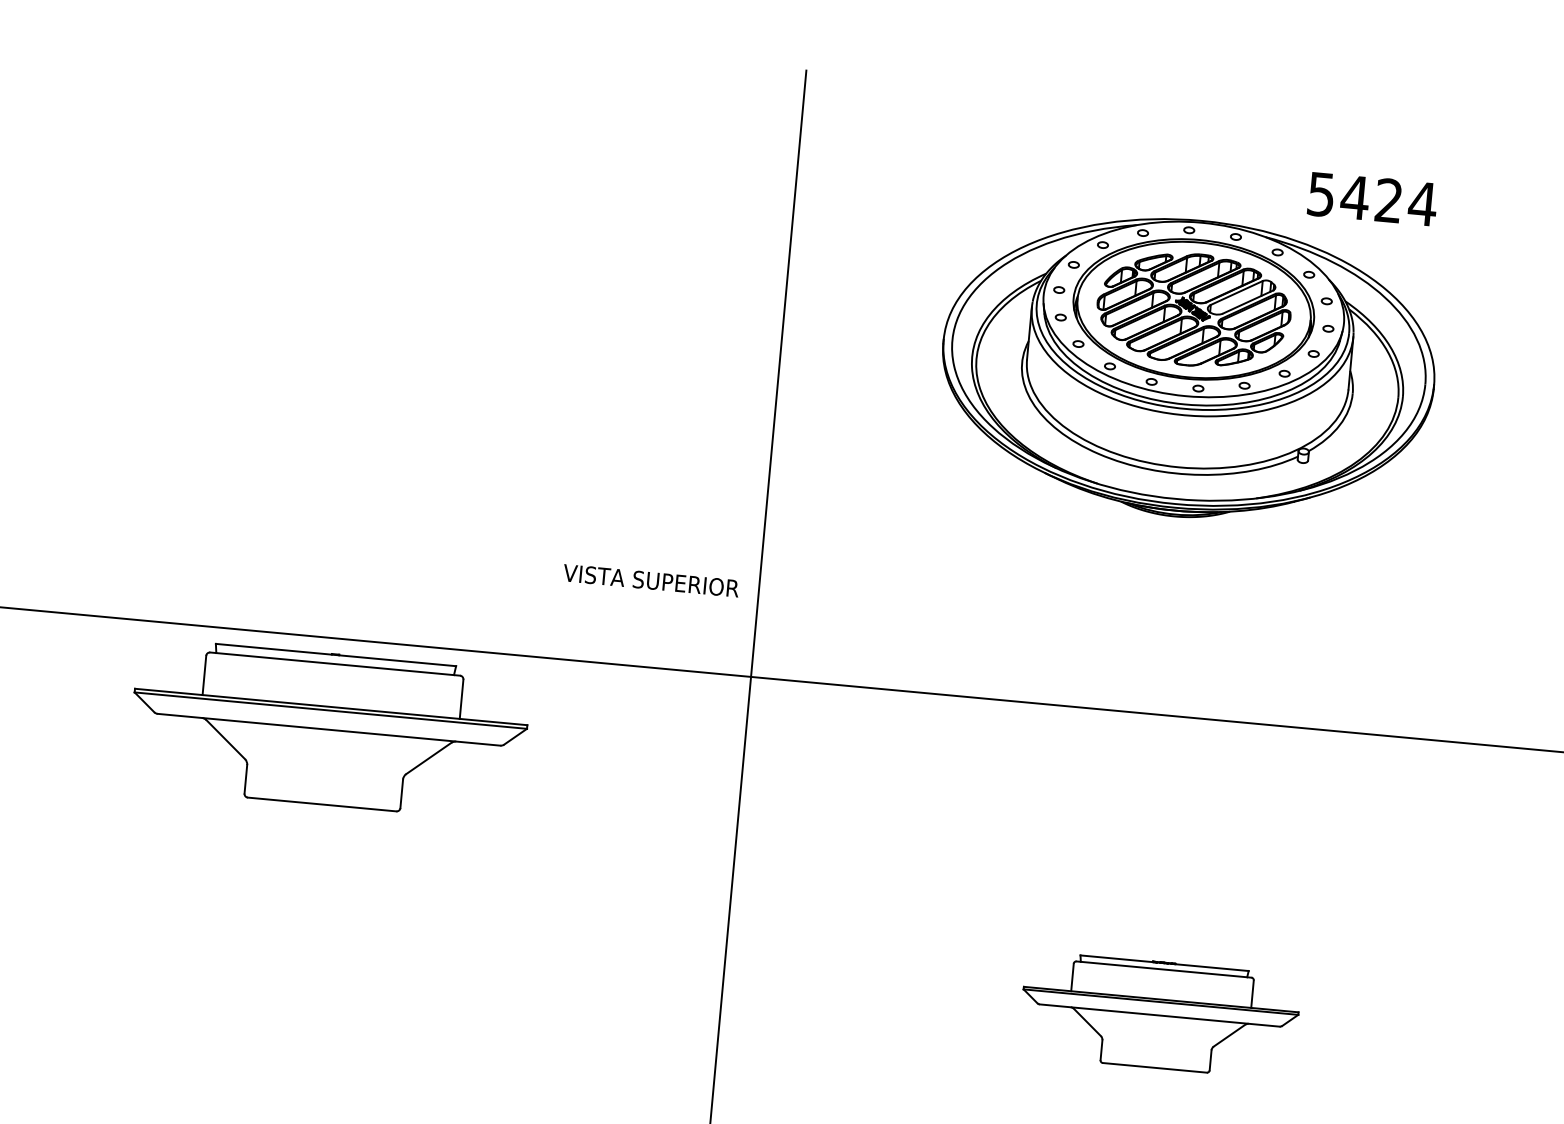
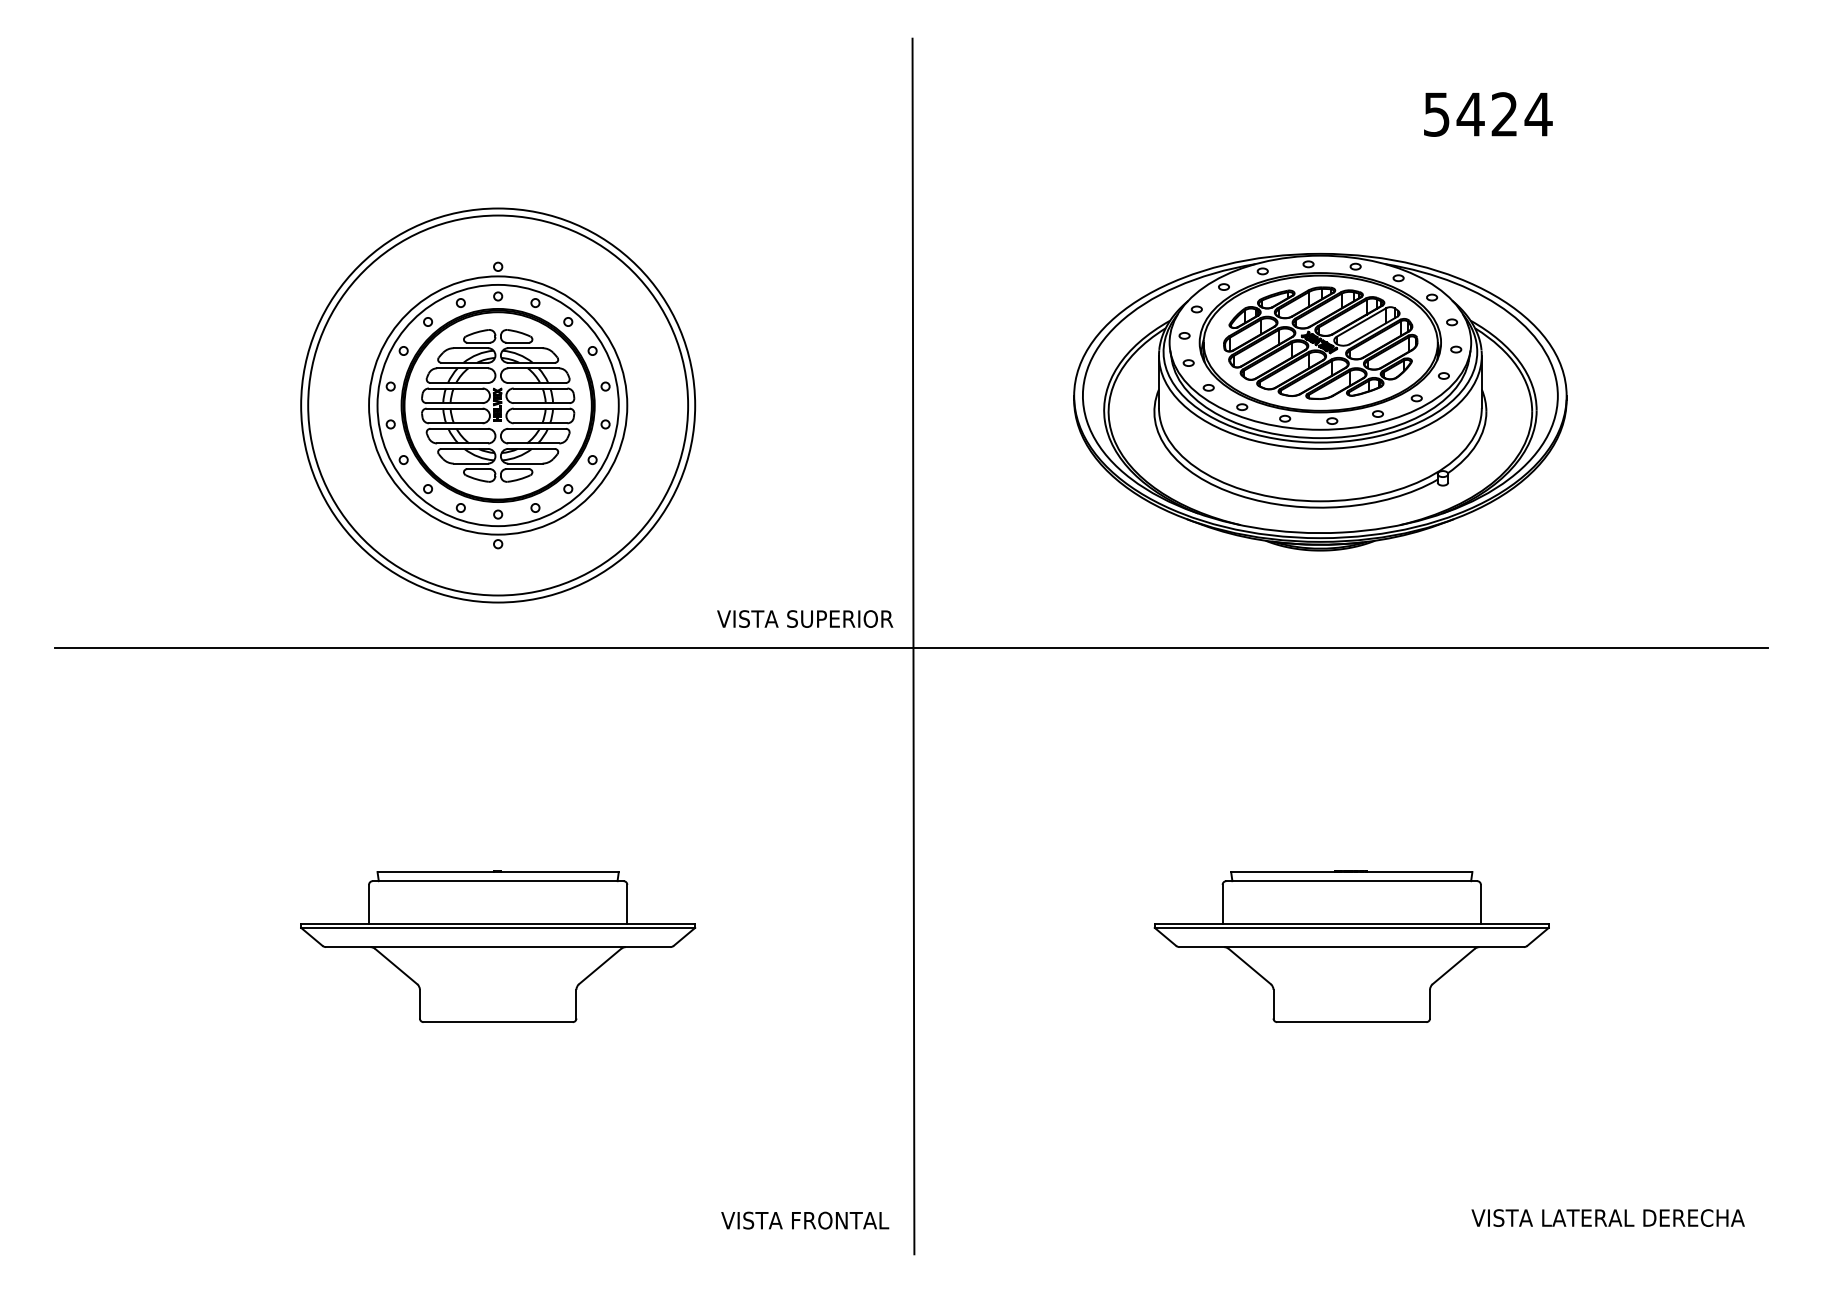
part: (1188, 367) -> (1320, 401), moved
part: (360, 397) -> (498, 405), added
text: (651, 580) -> (805, 618), moved
part: (329, 729) -> (498, 946), moved
part: (1159, 1015) -> (1351, 946), size x1.43

